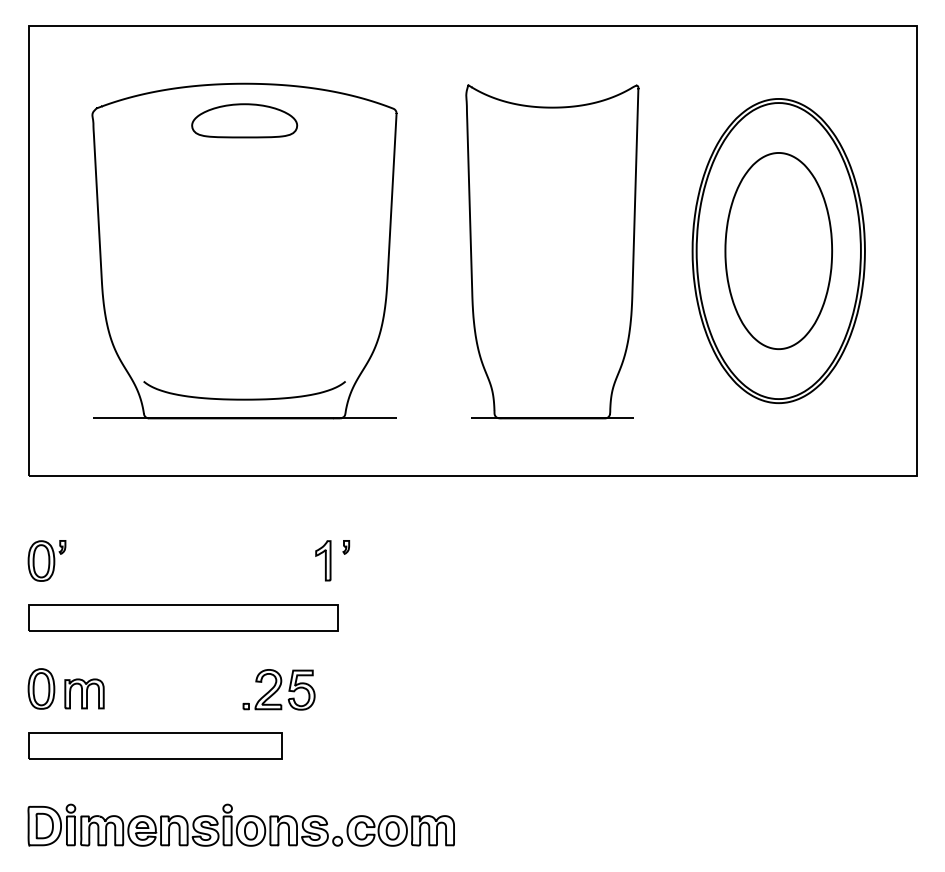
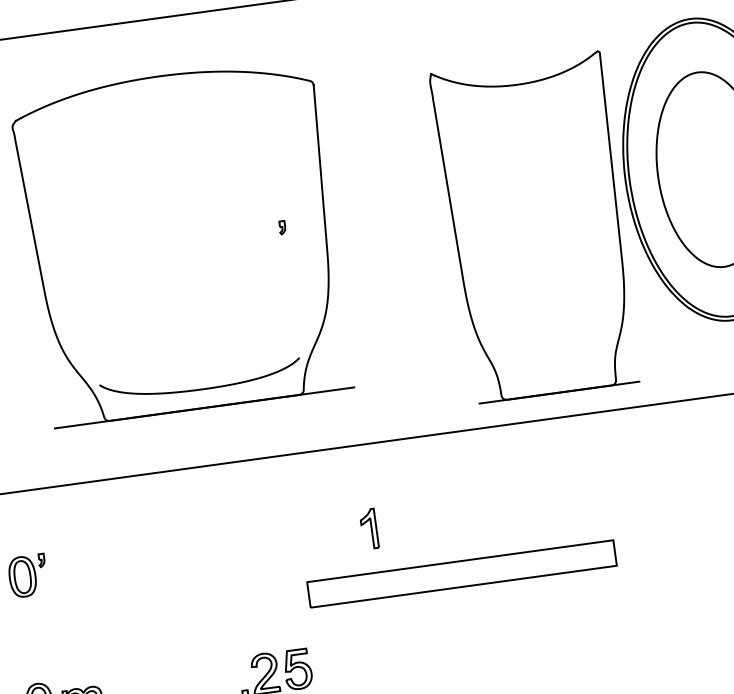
part: (244, 120) -> (163, 112), removed
part: (552, 251) -> (536, 227), moved
part: (346, 547) -> (282, 227), moved
part: (323, 560) -> (369, 528), moved
part: (183, 617) -> (462, 573), moved

